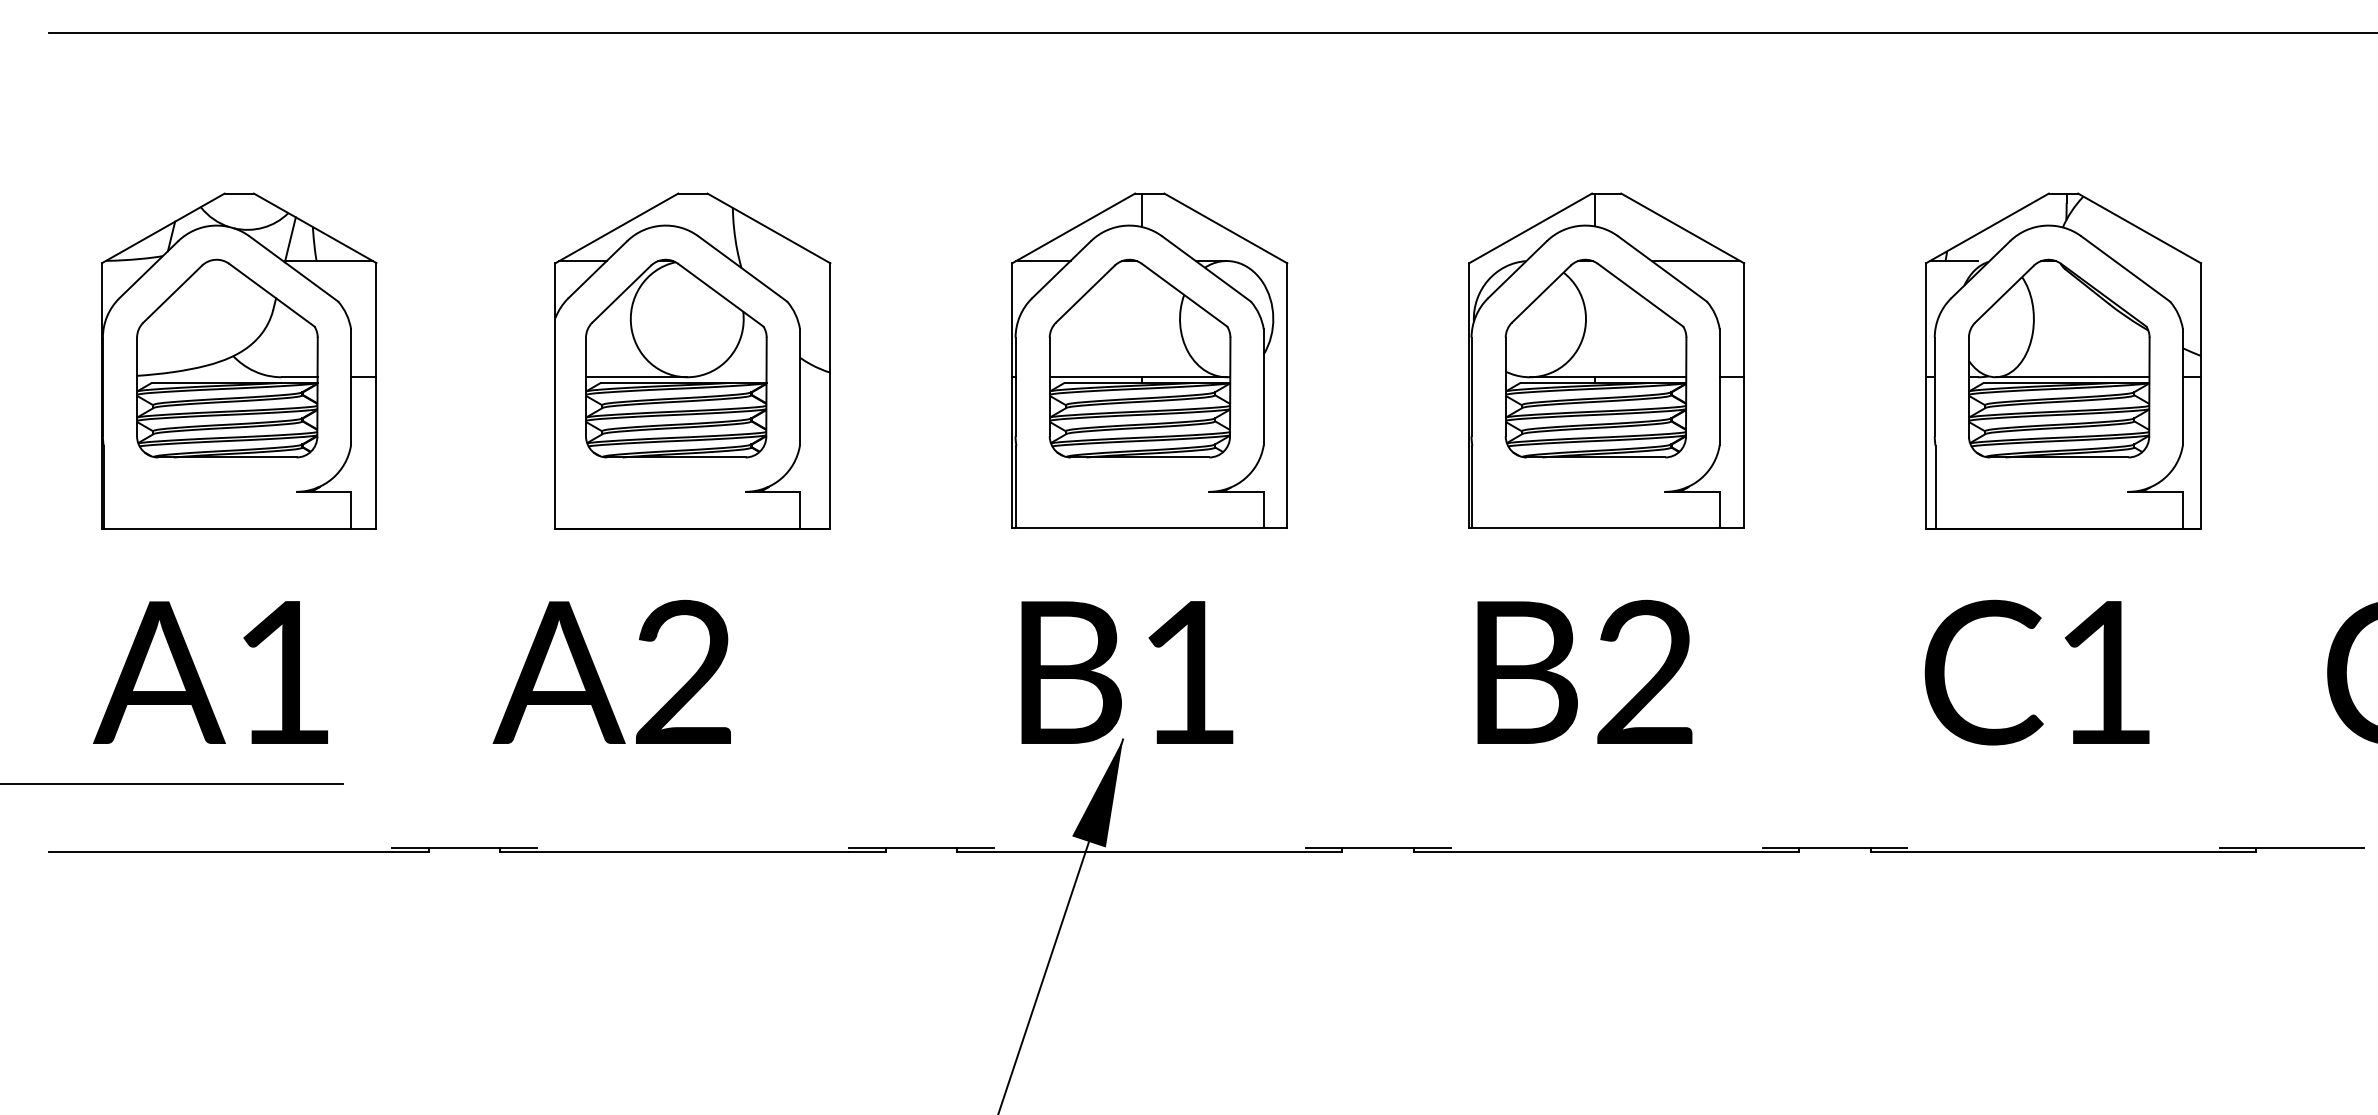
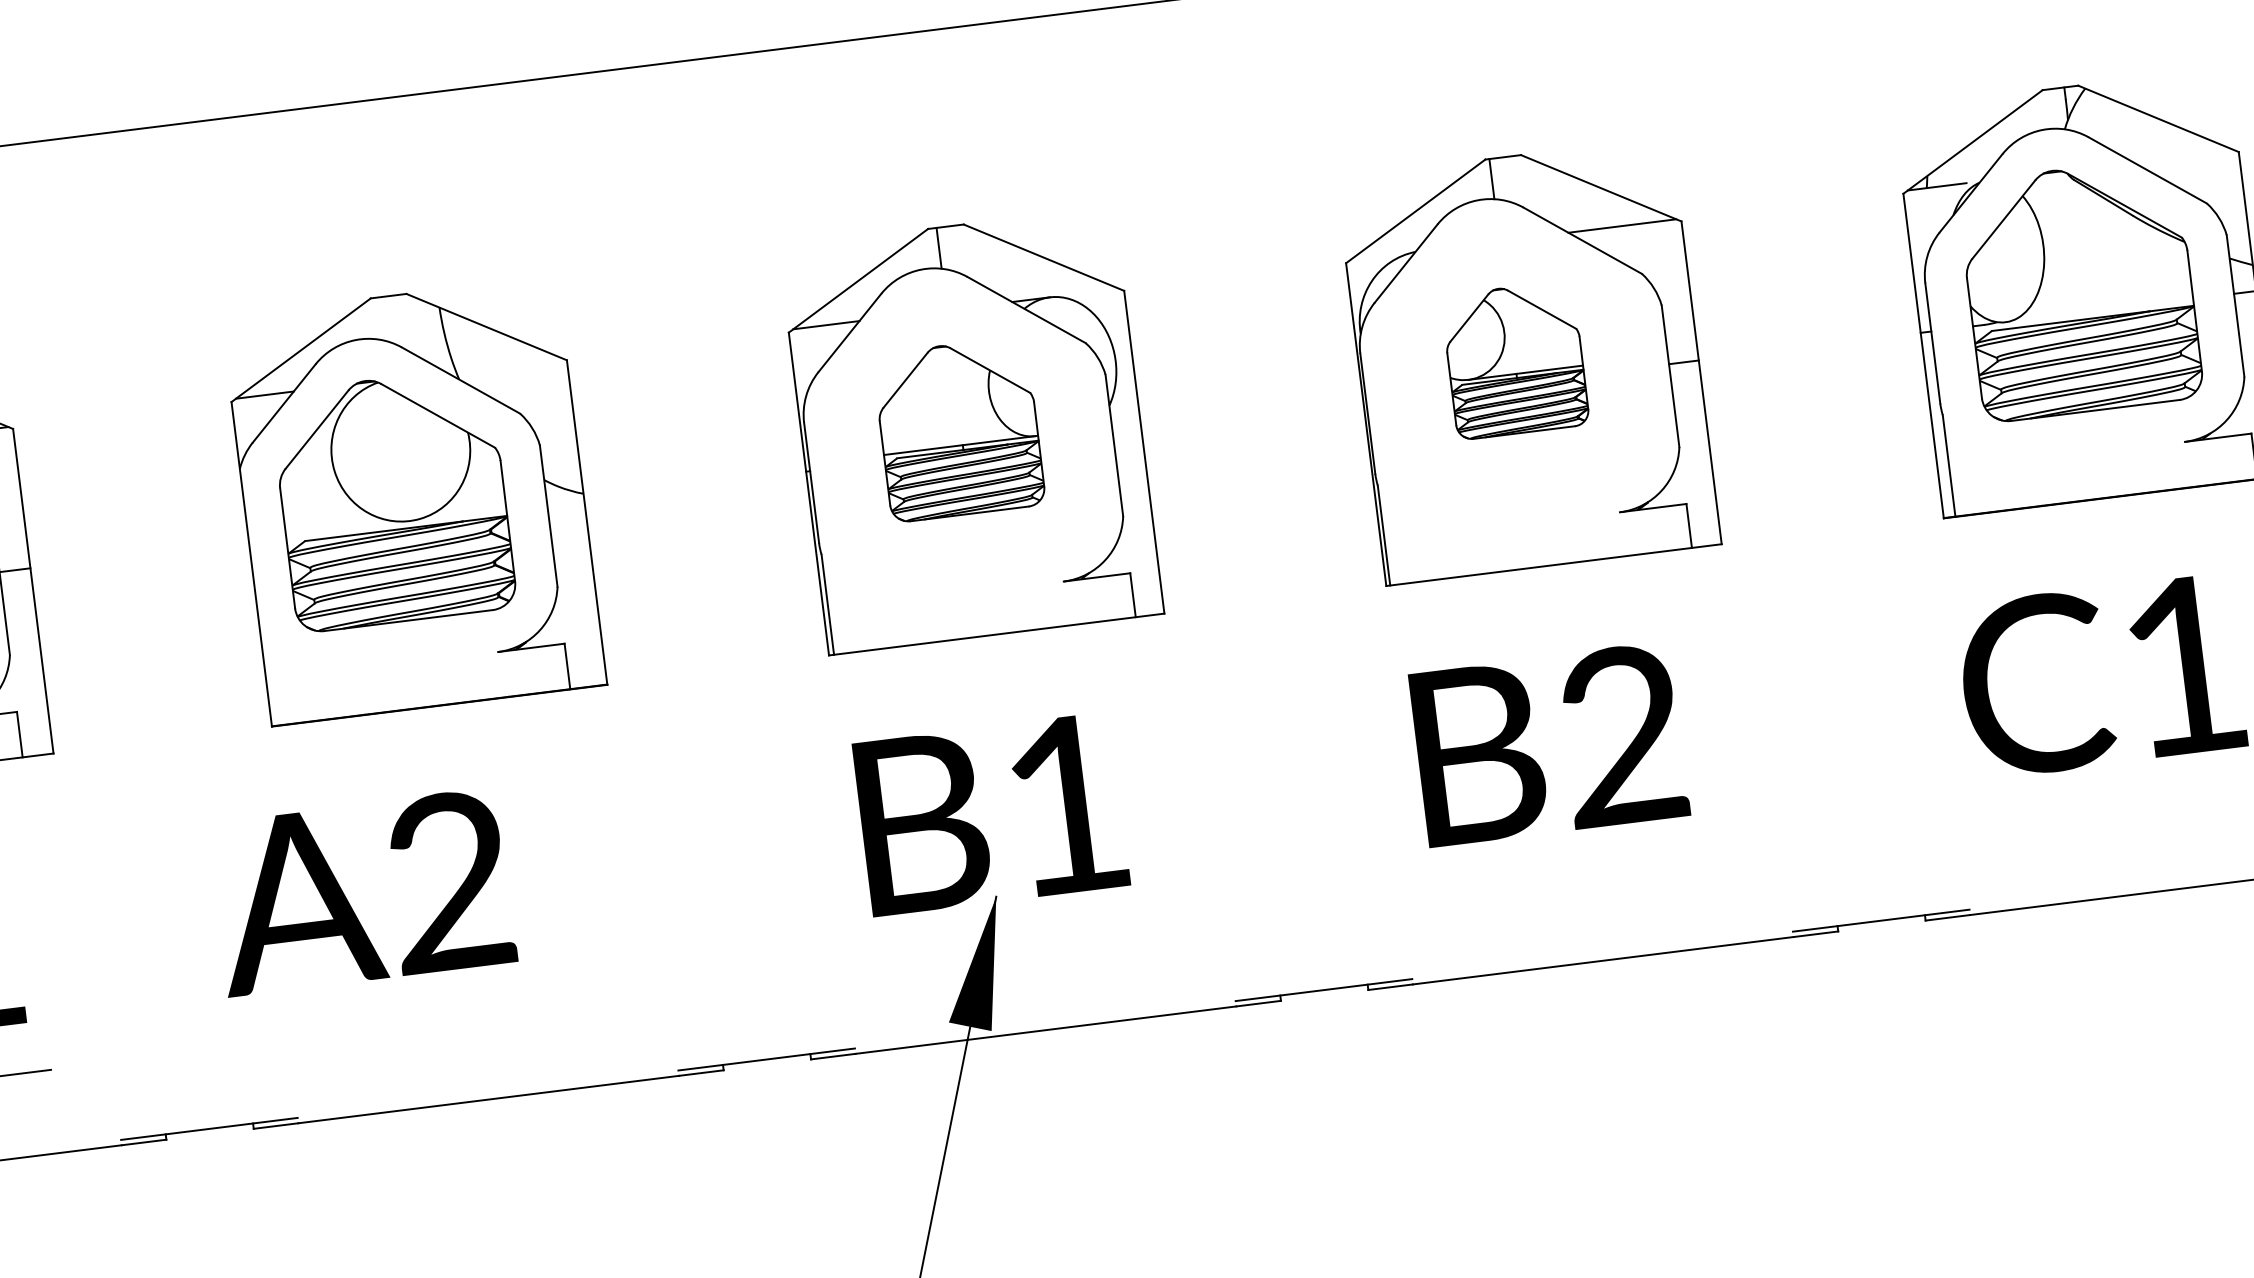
part: (1139, 358) -> (958, 429), size x0.7
part: (1595, 358) -> (1514, 360), size x0.6
line: (636, 377) -> (347, 529), removed
line: (2072, 377) -> (2099, 310), removed

